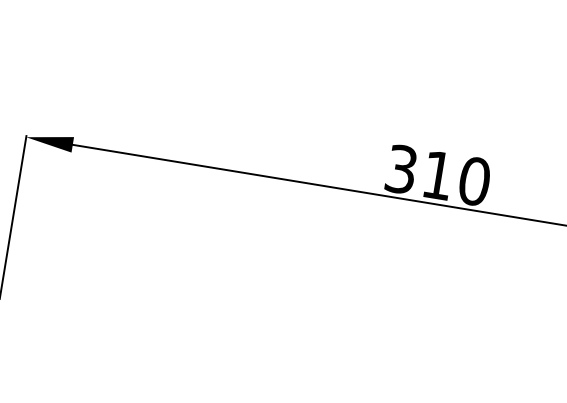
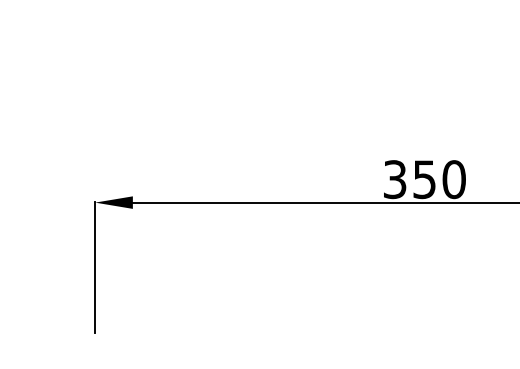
text: (437, 175) -> (424, 179), 310 -> 350

